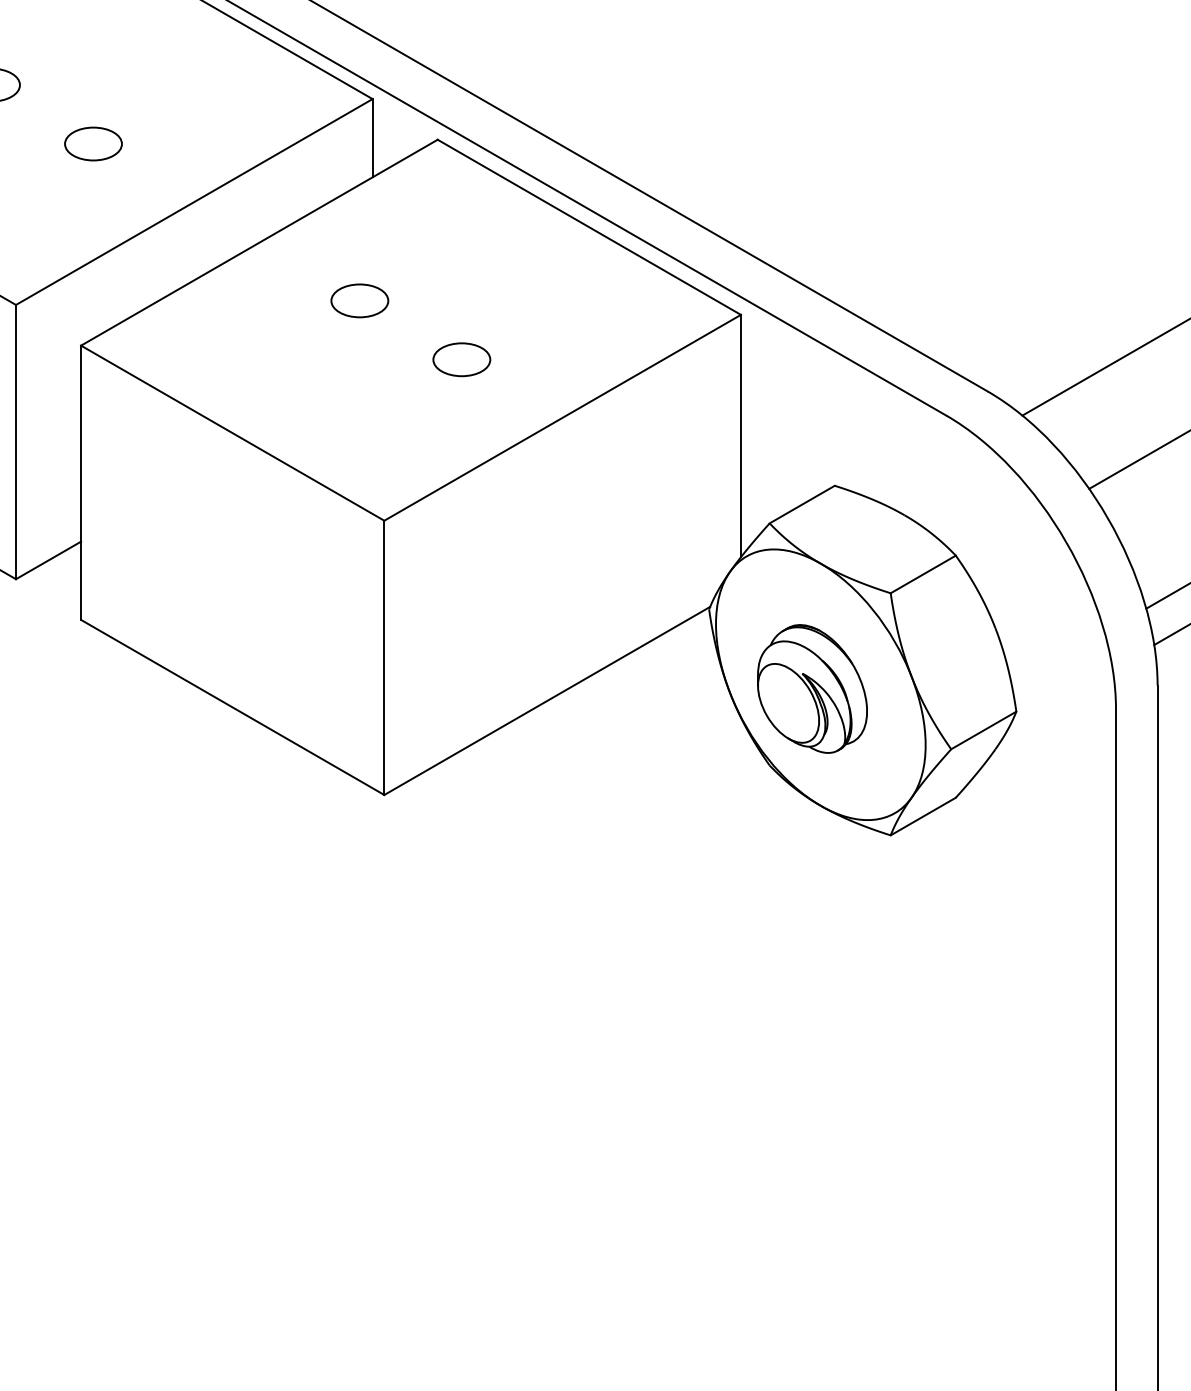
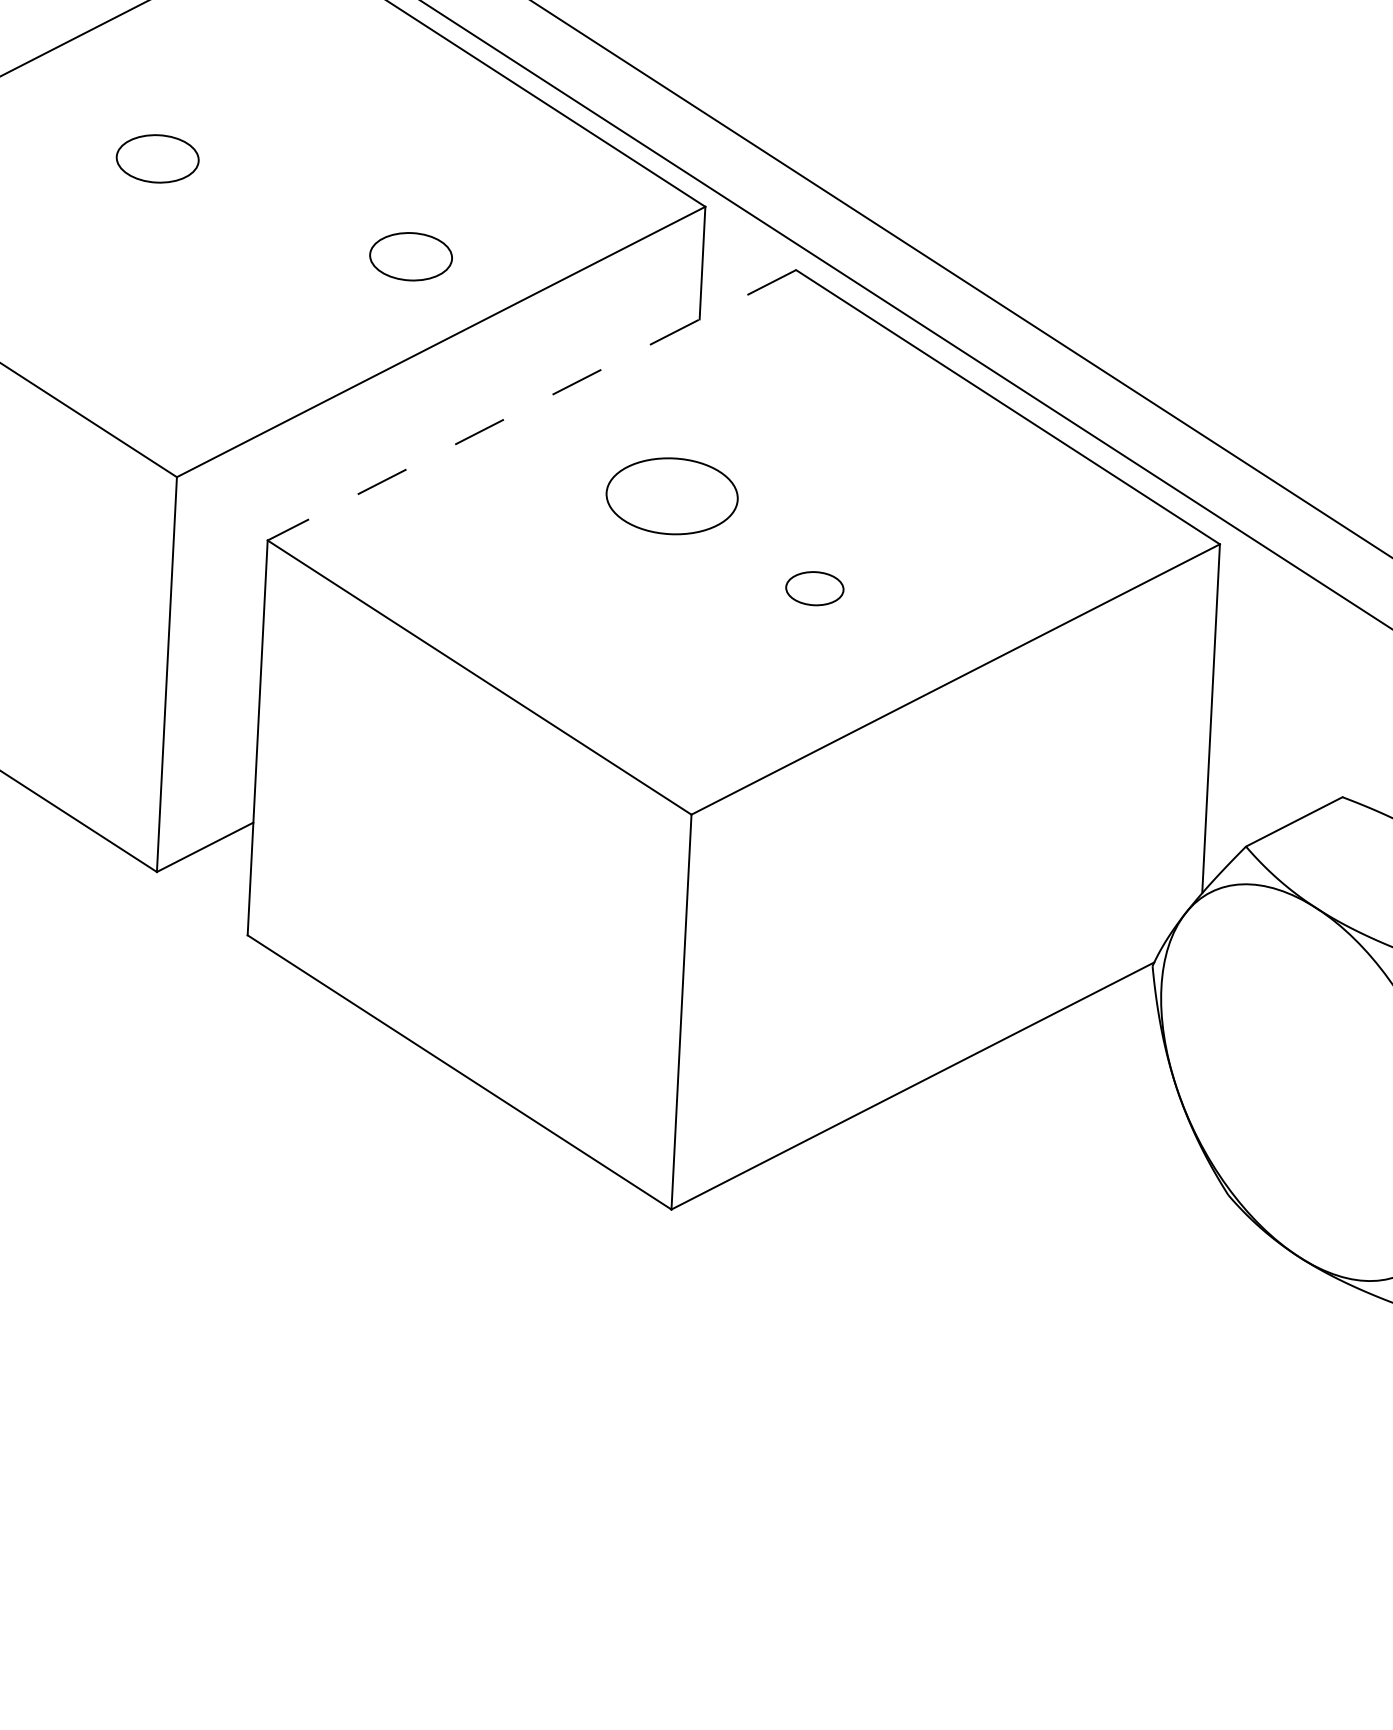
part: (93, 143) -> (411, 255), moved
line: (259, 242) -> (532, 405), solid -> dashed
part: (359, 300) -> (671, 495), size x1.6
part: (461, 359) -> (814, 588), size x0.7
part: (812, 688) -> (1295, 1087), removed

